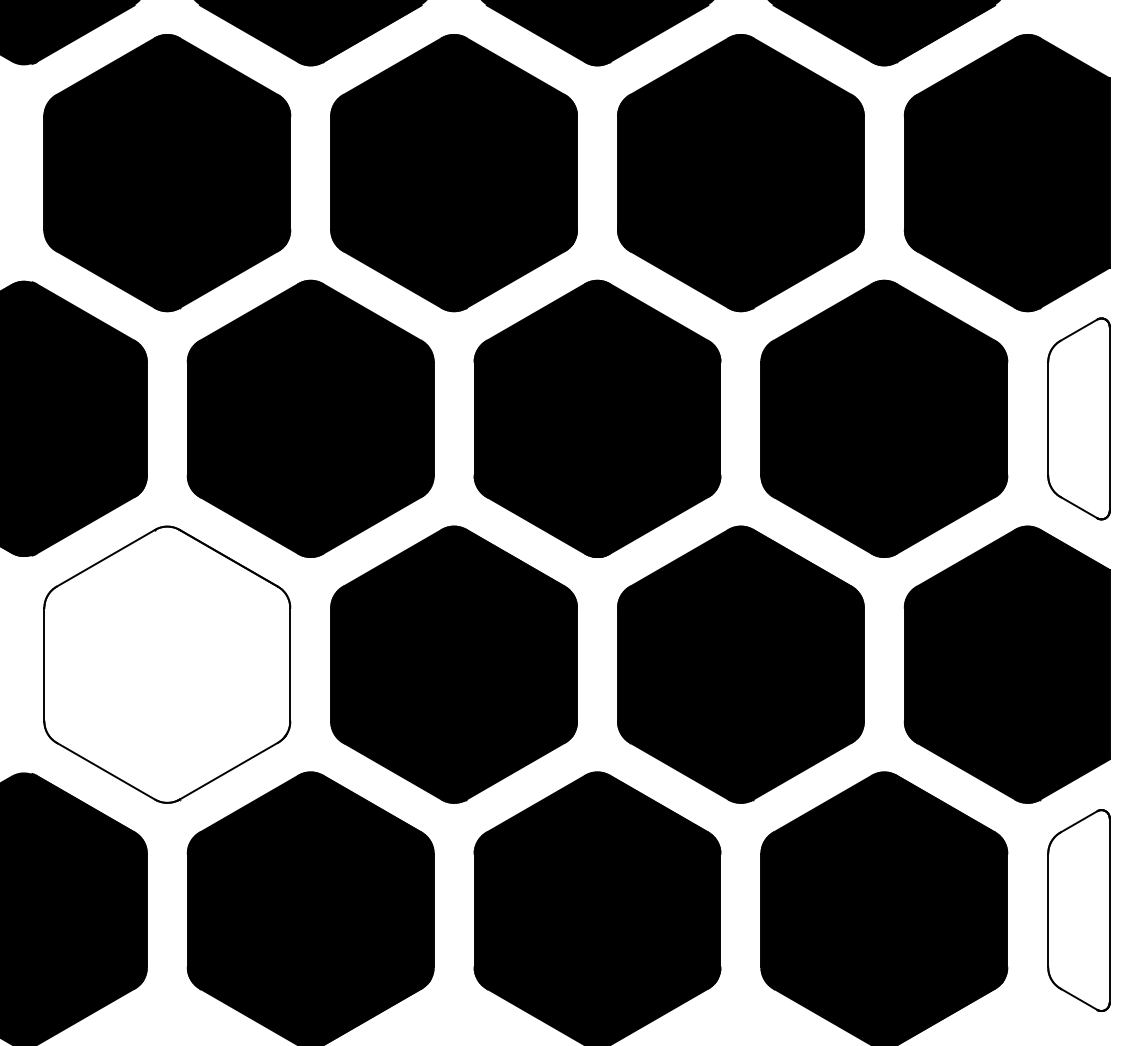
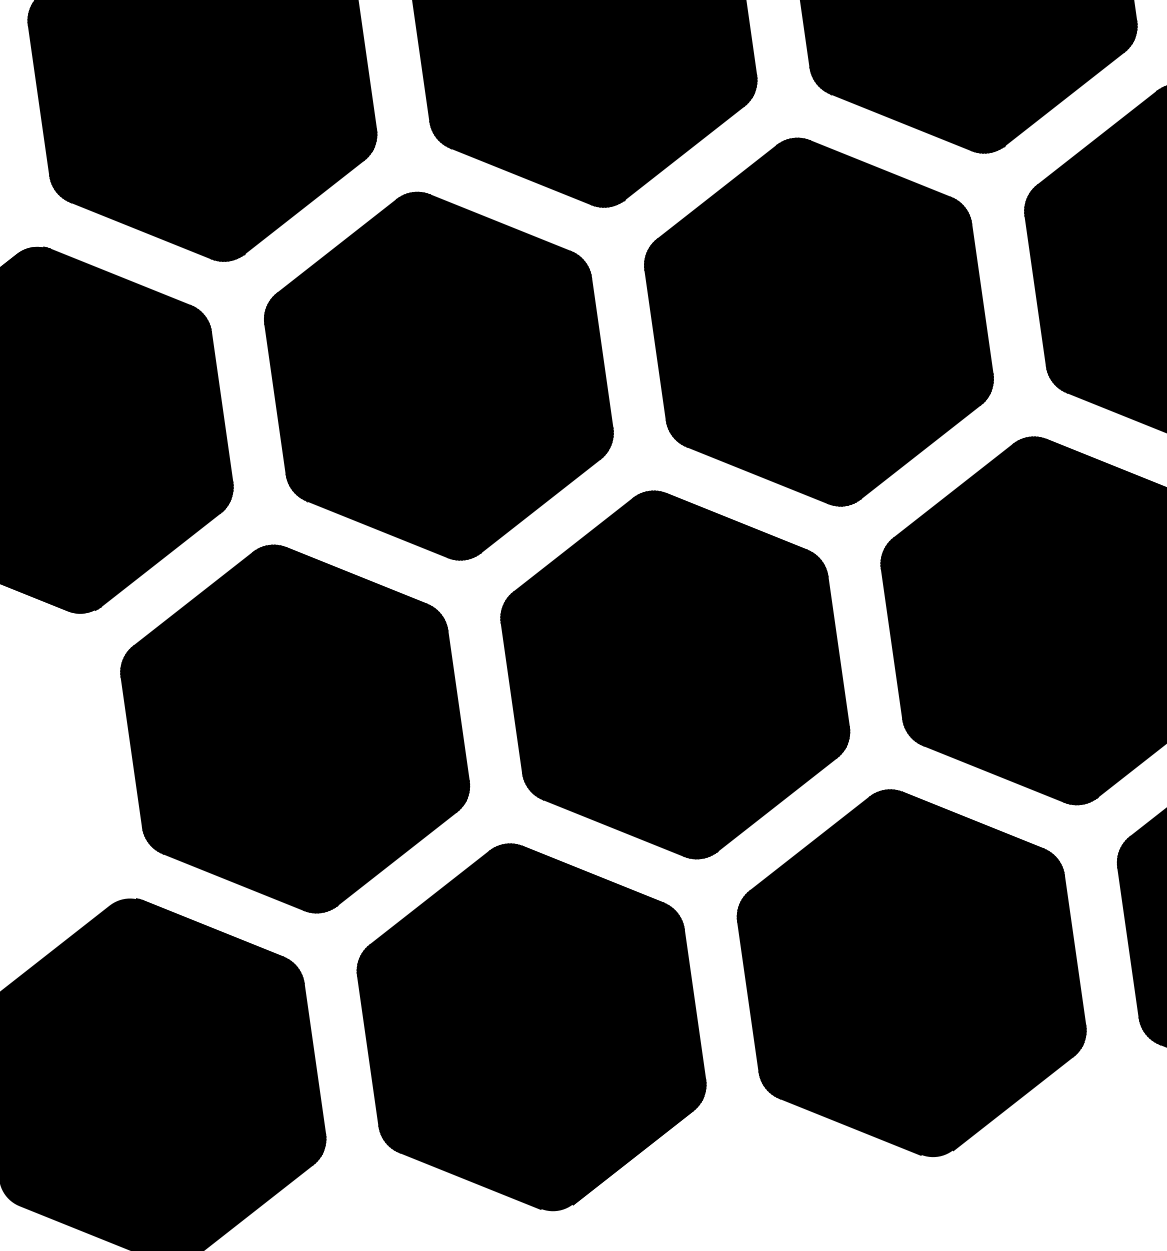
fill: (167, 664) -> (295, 728), added

